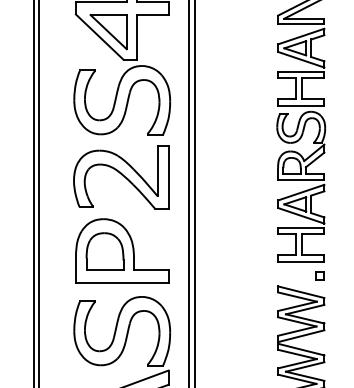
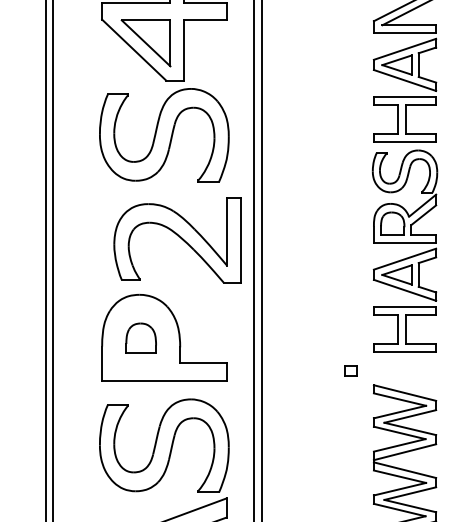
part: (121, 177) -> (178, 240), moved
part: (104, 251) -> (140, 338), size x0.6
part: (319, 275) -> (350, 370), moved

